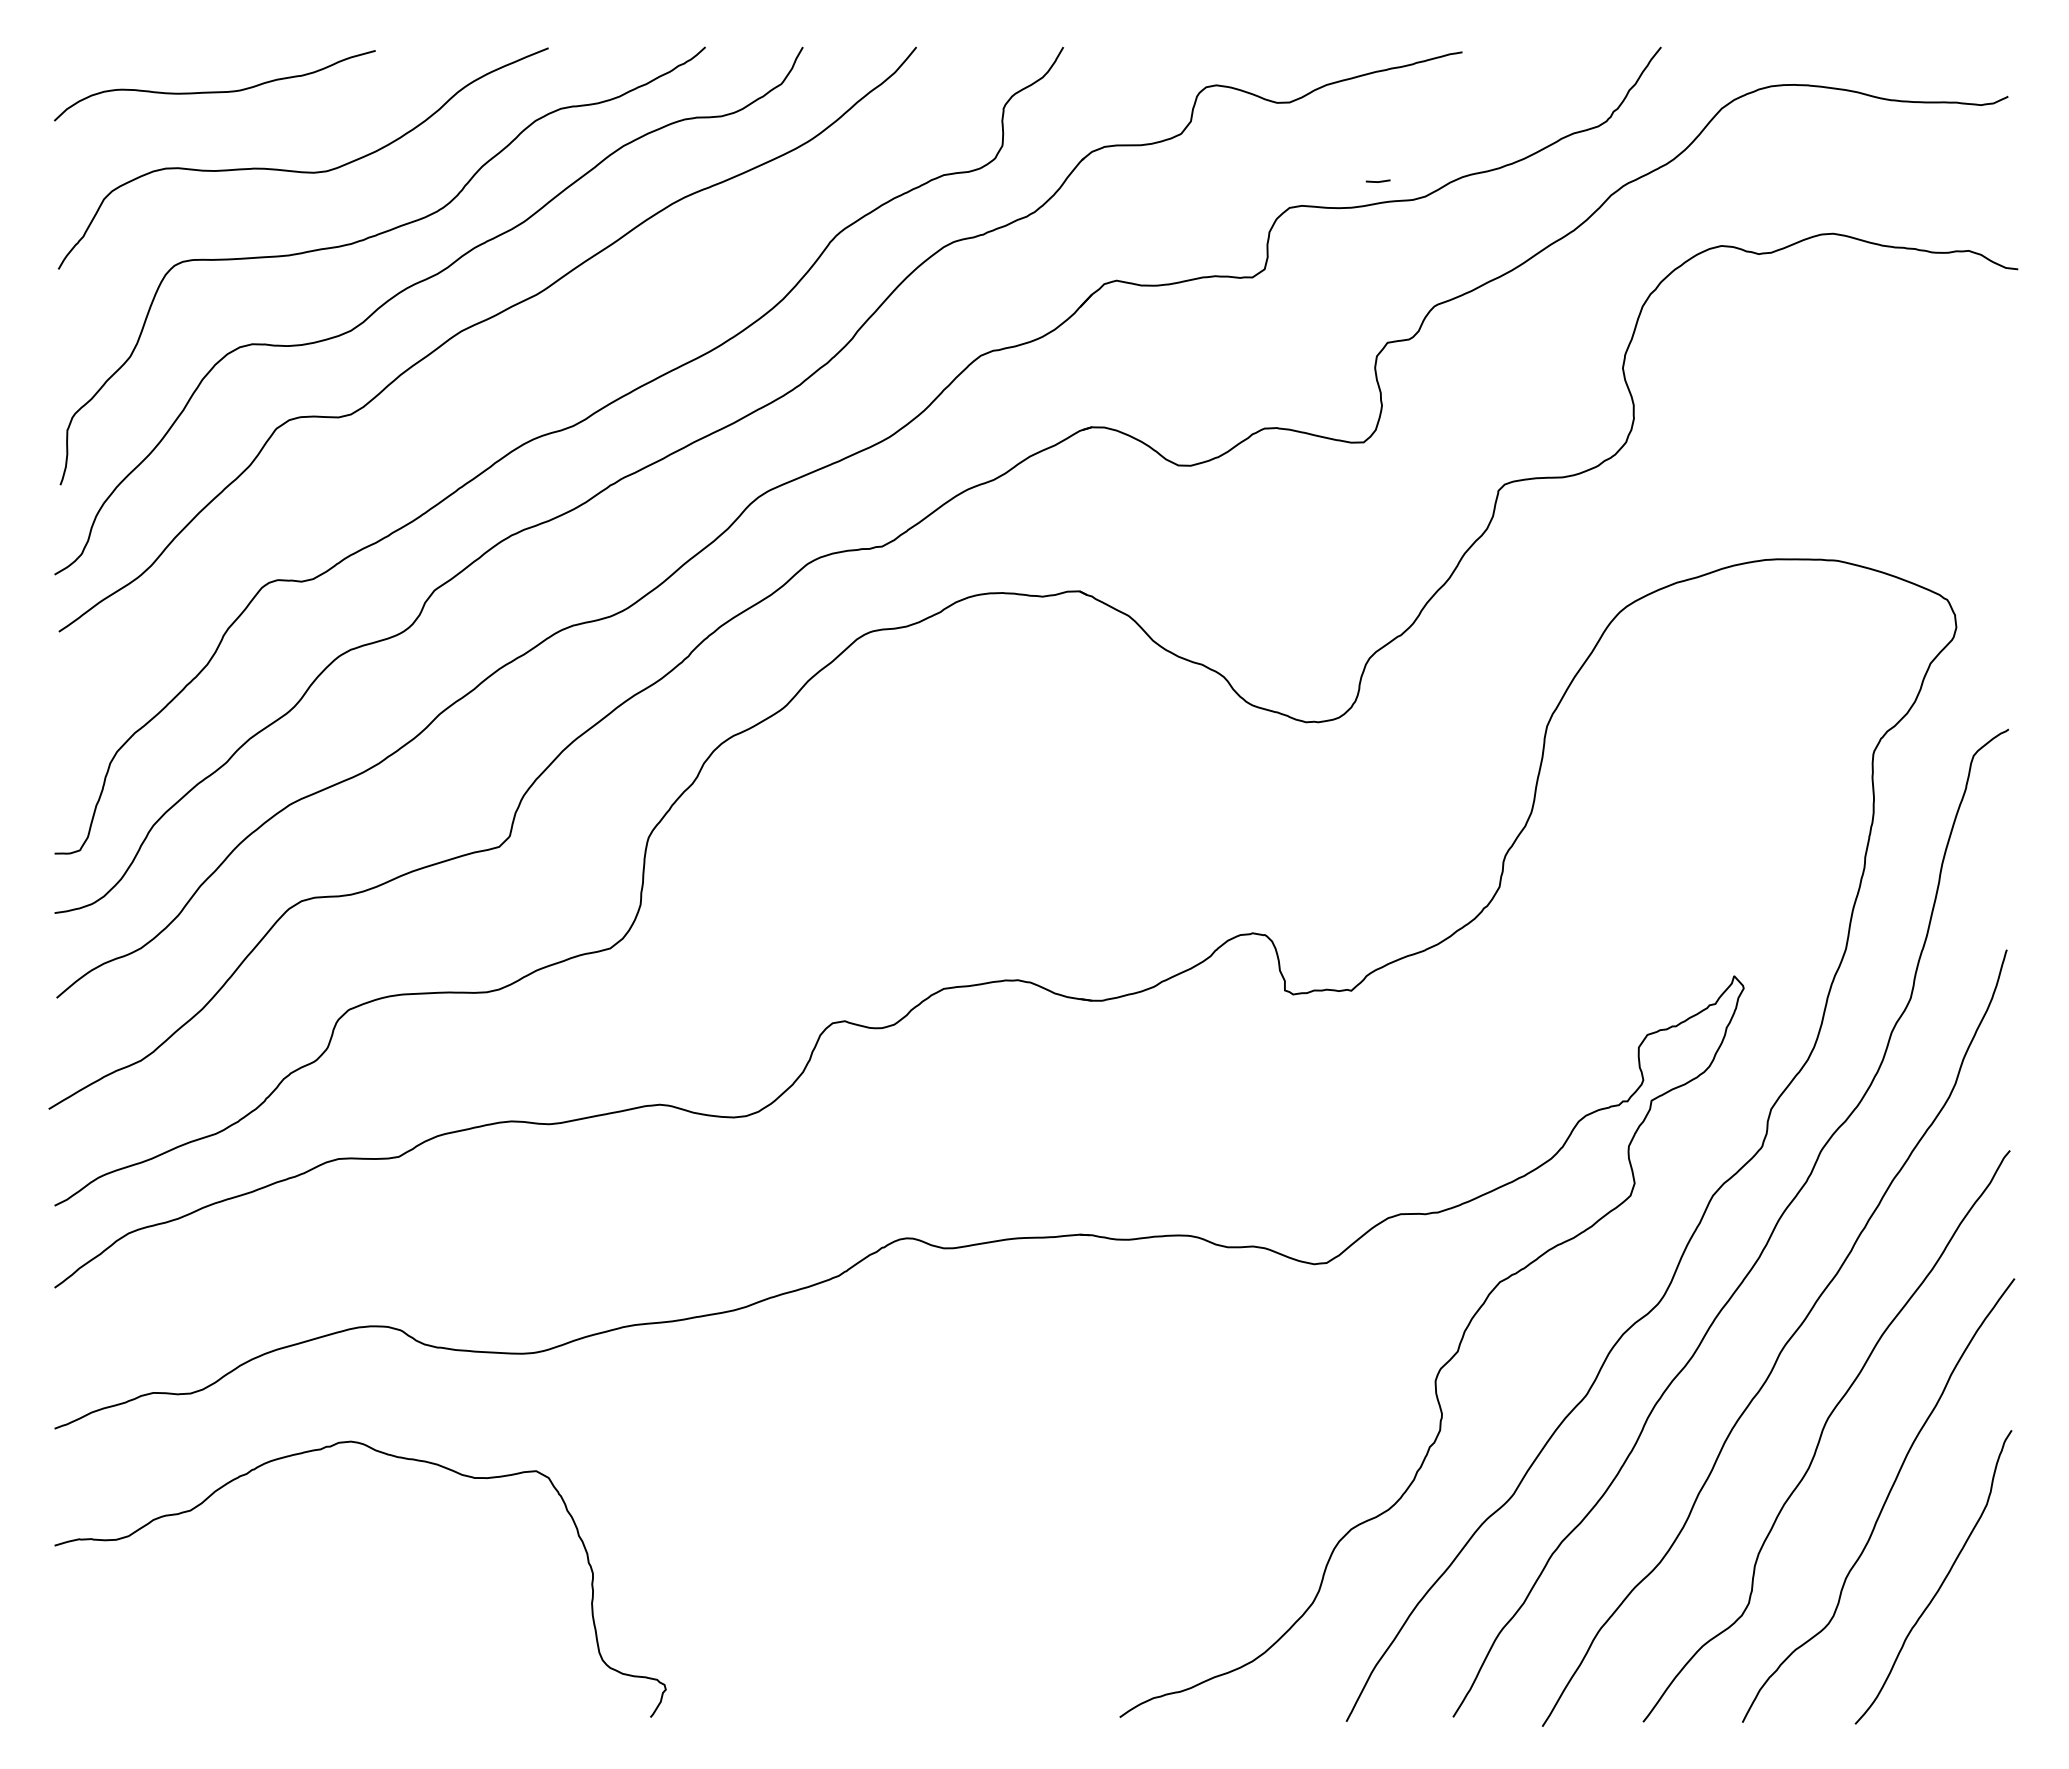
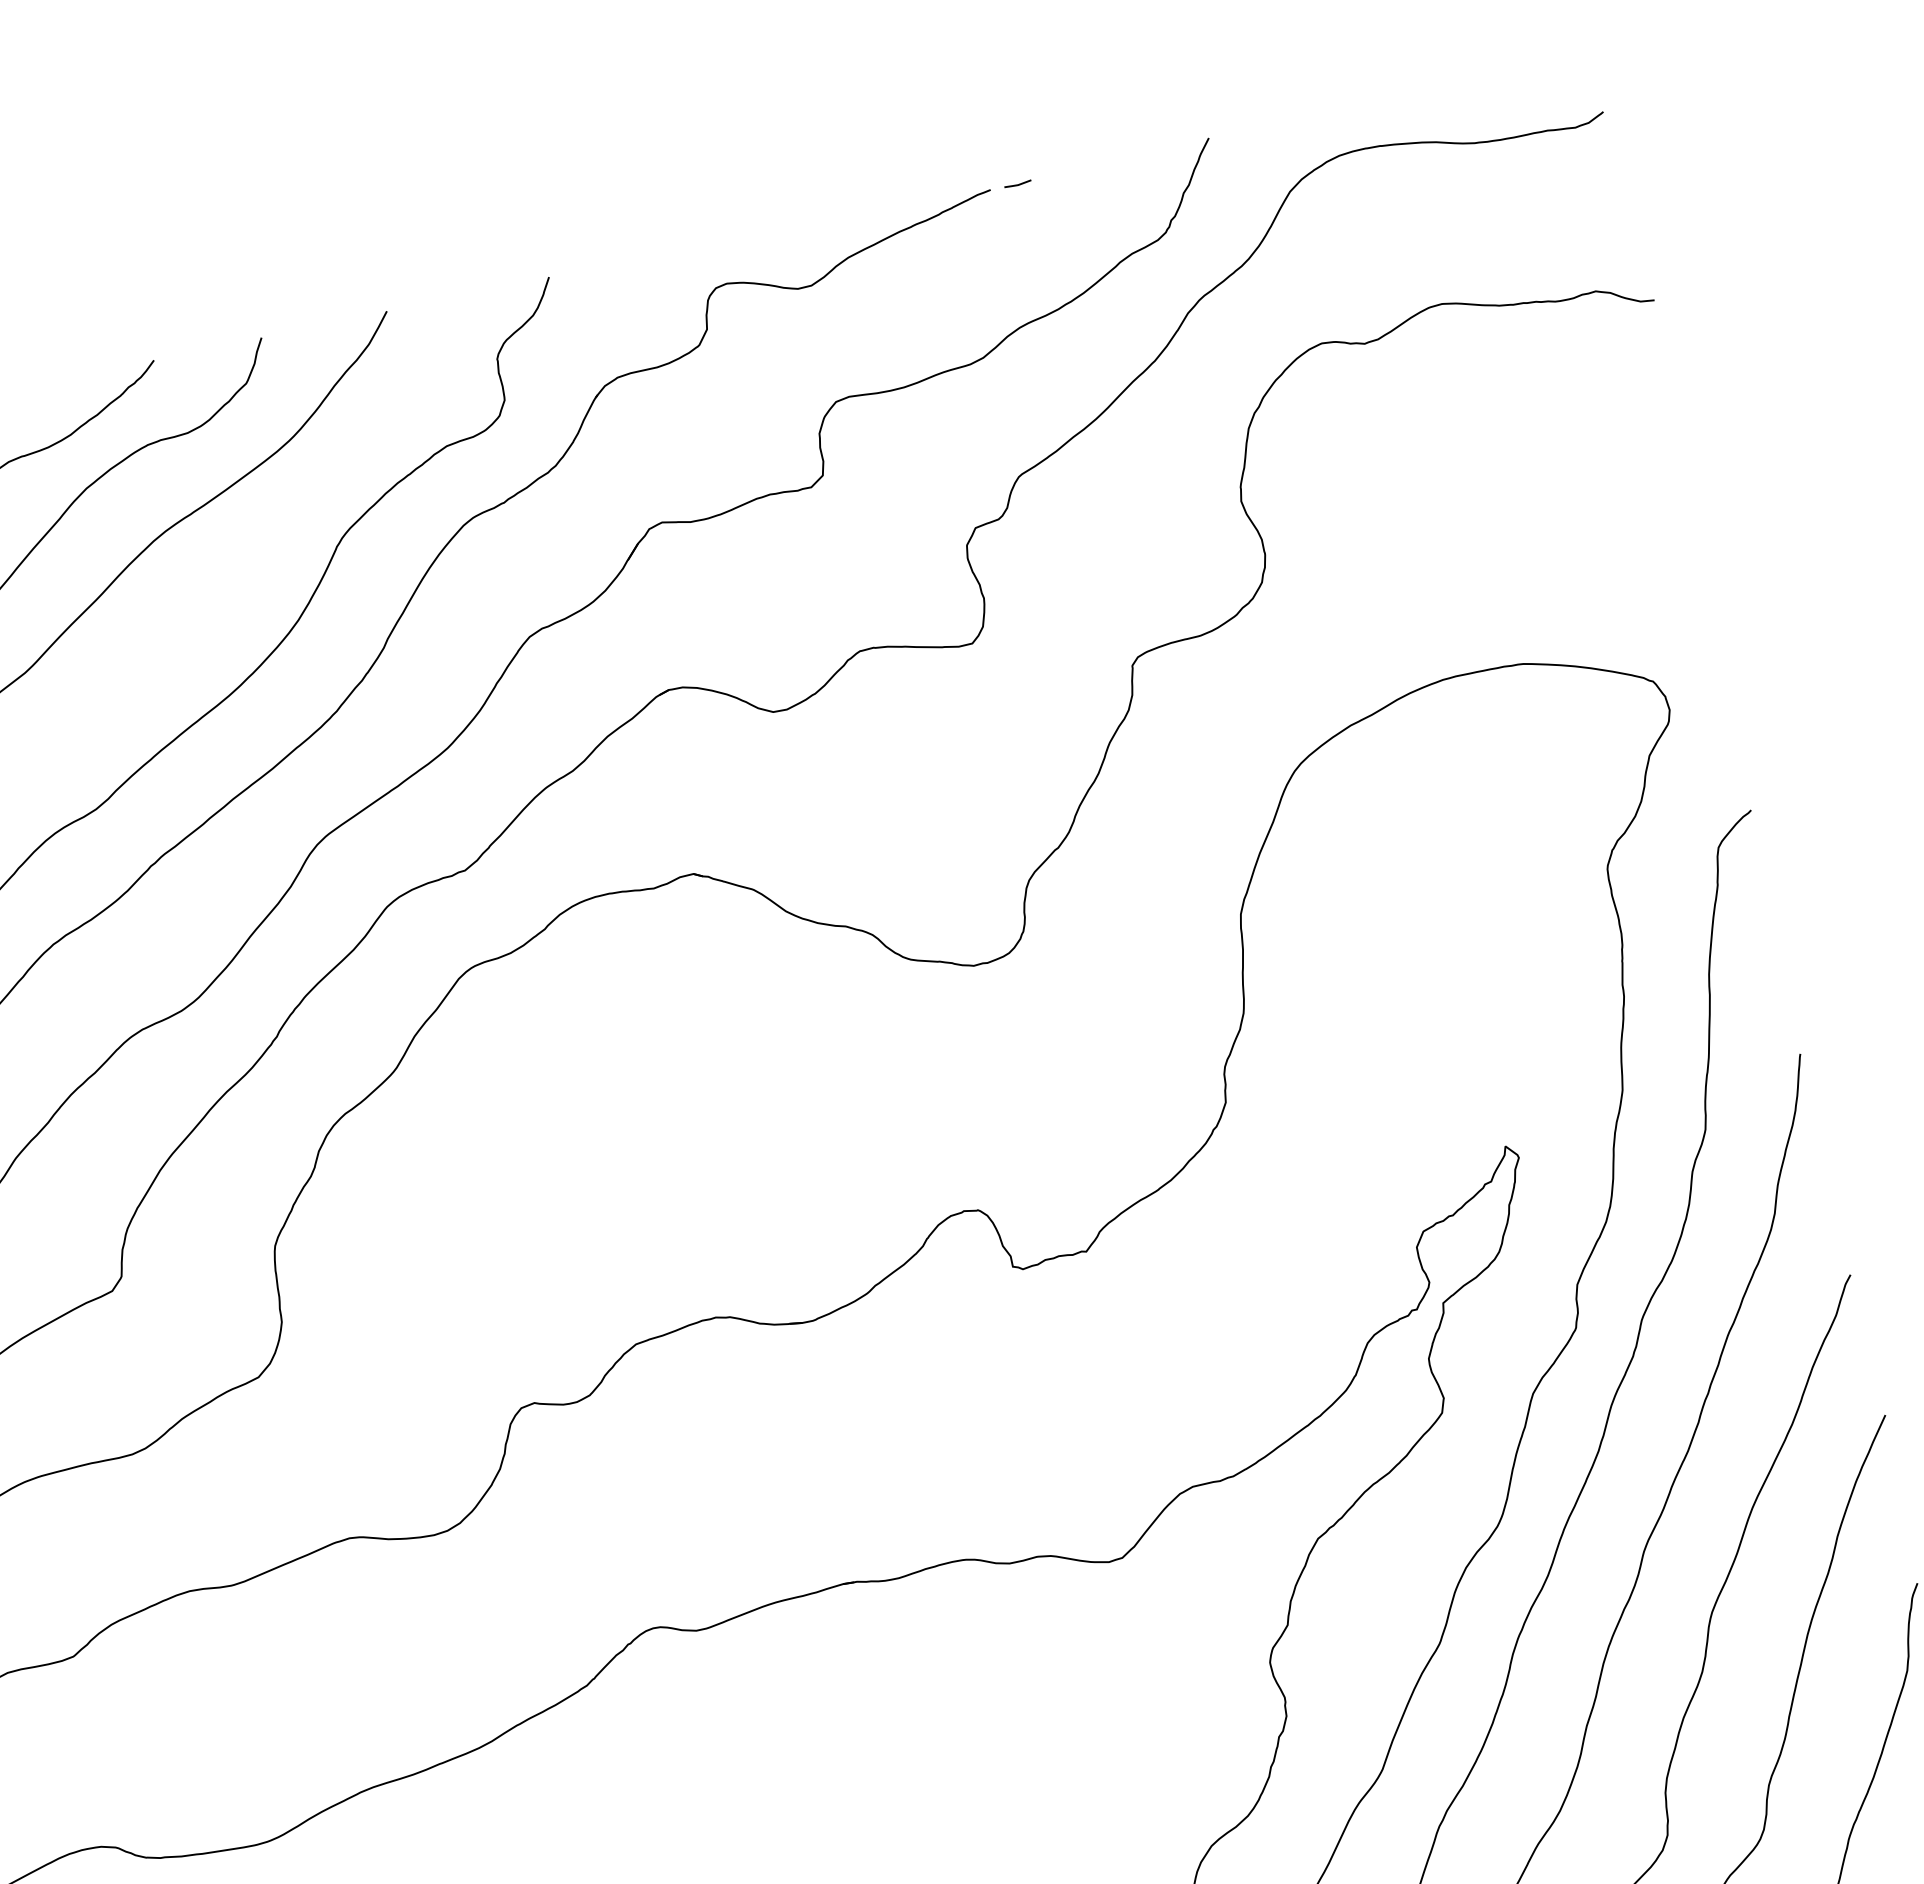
line: (1377, 181) -> (1017, 184), moved

